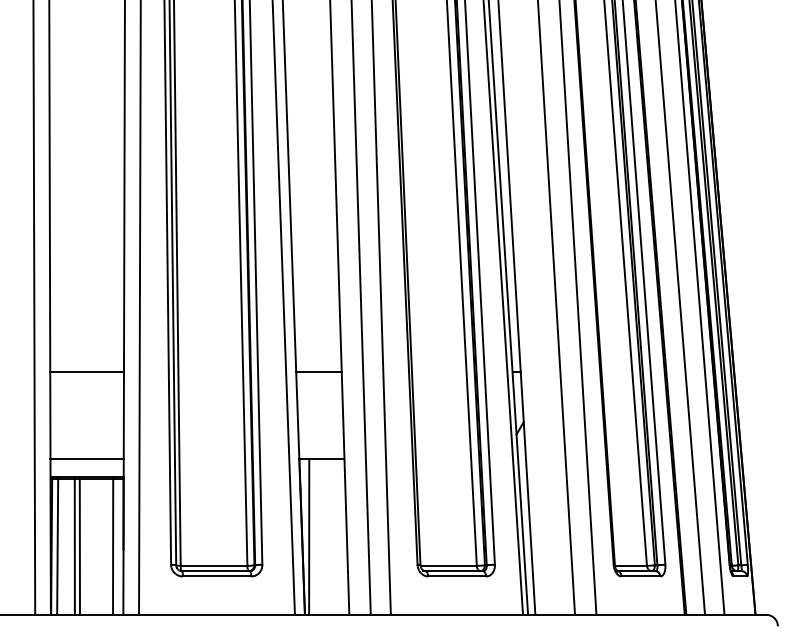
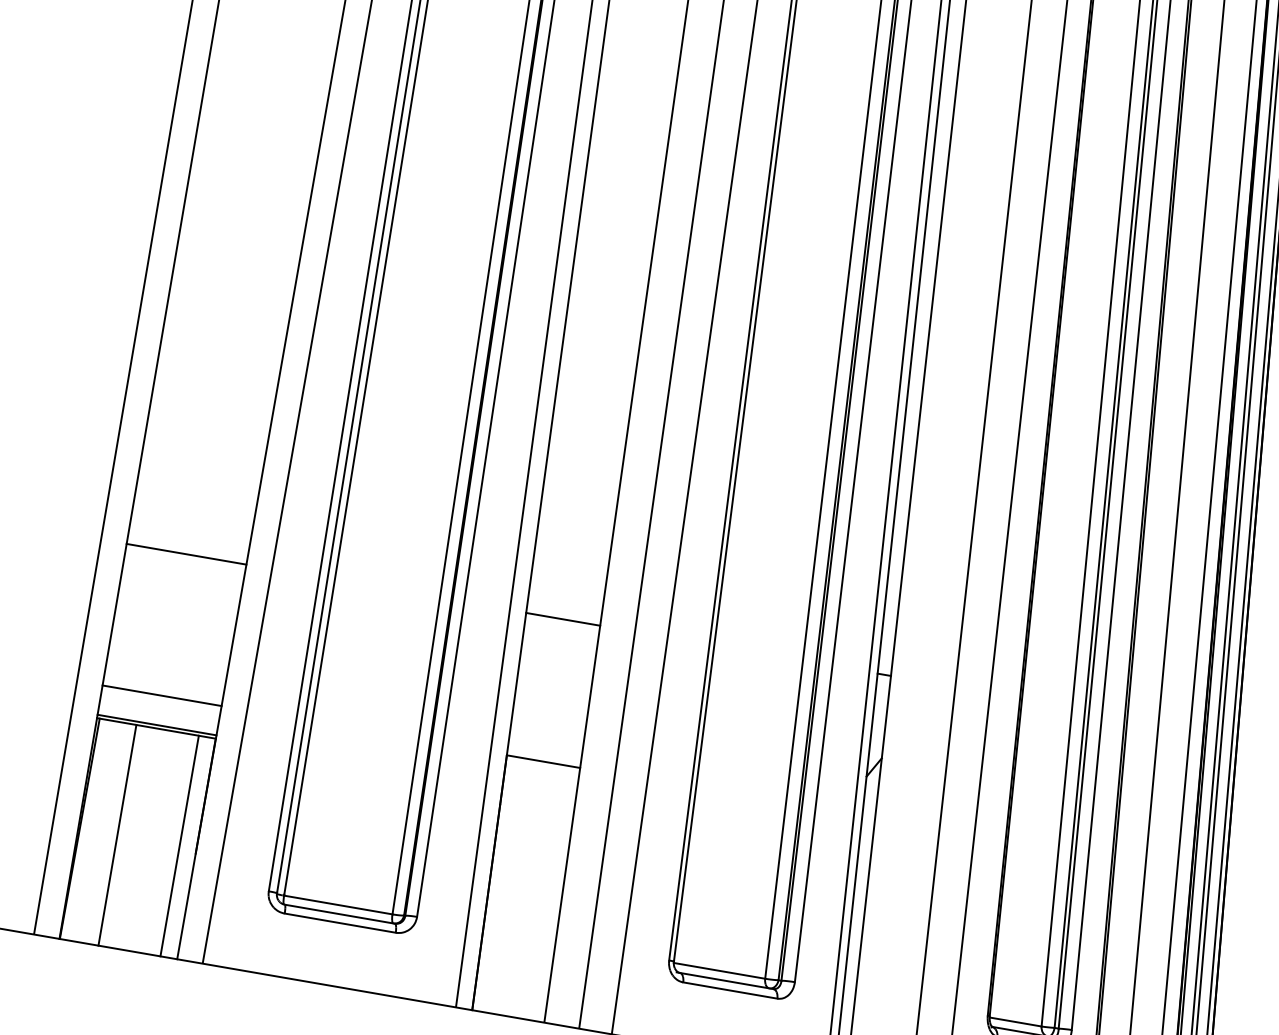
line: (309, 536) -> (501, 884), removed
line: (57, 546) -> (89, 829), removed
line: (79, 546) -> (125, 835), removed

